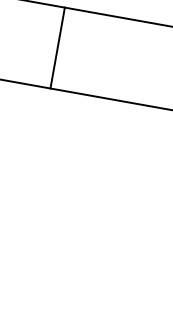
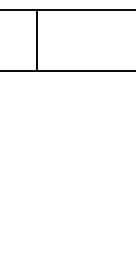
line: (57, 48) -> (36, 40), moved

